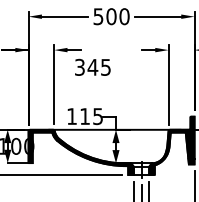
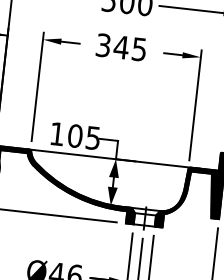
text: (92, 66) -> (120, 46), moved
text: (85, 116) -> (75, 136), 115 -> 105

